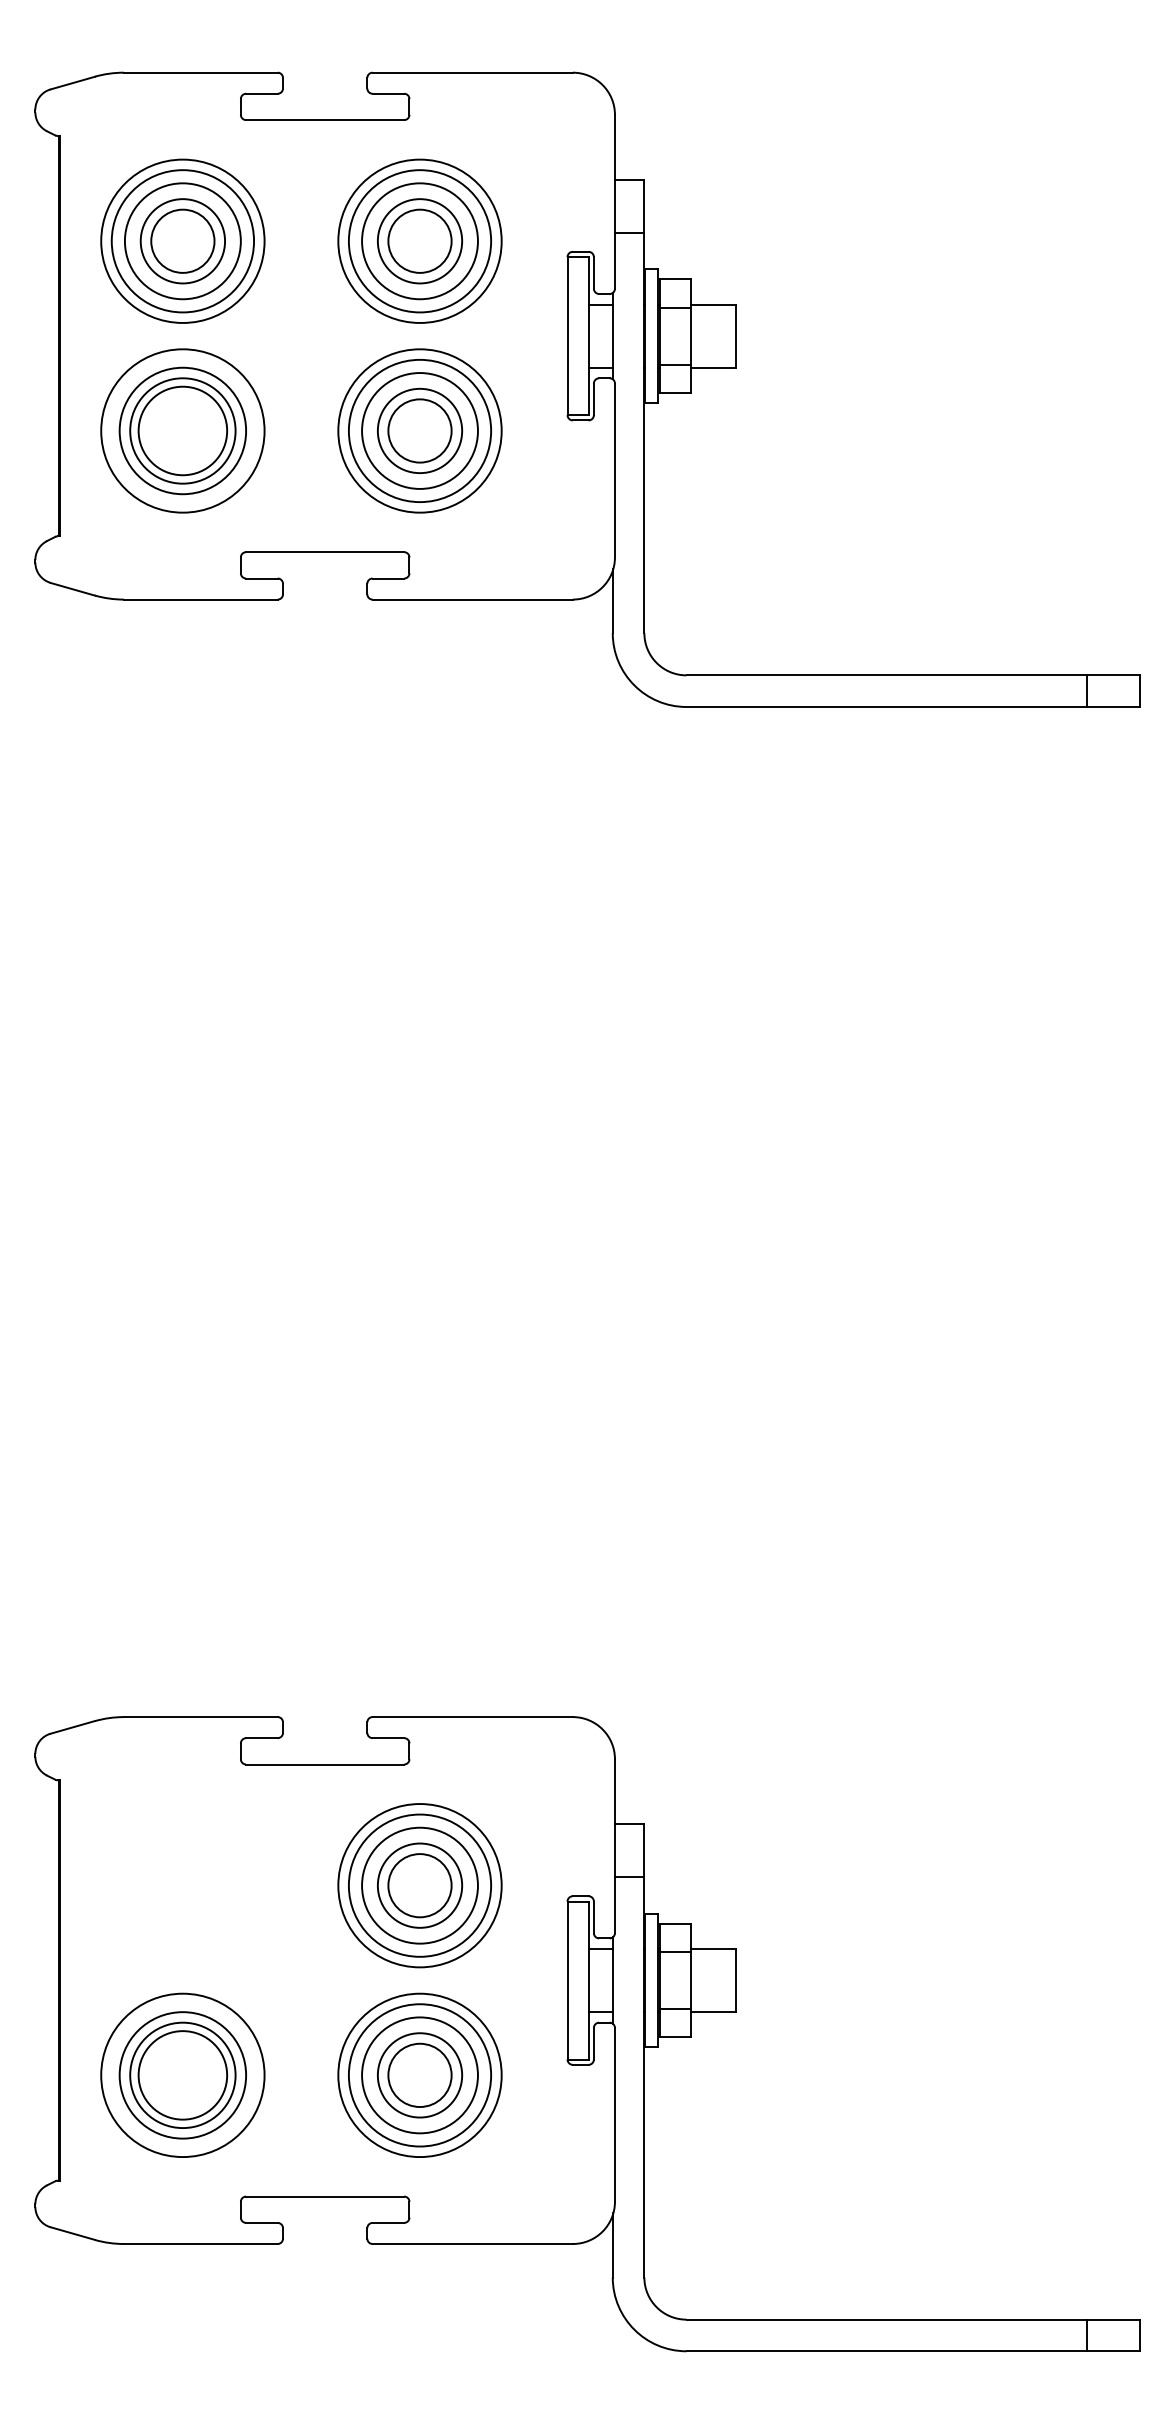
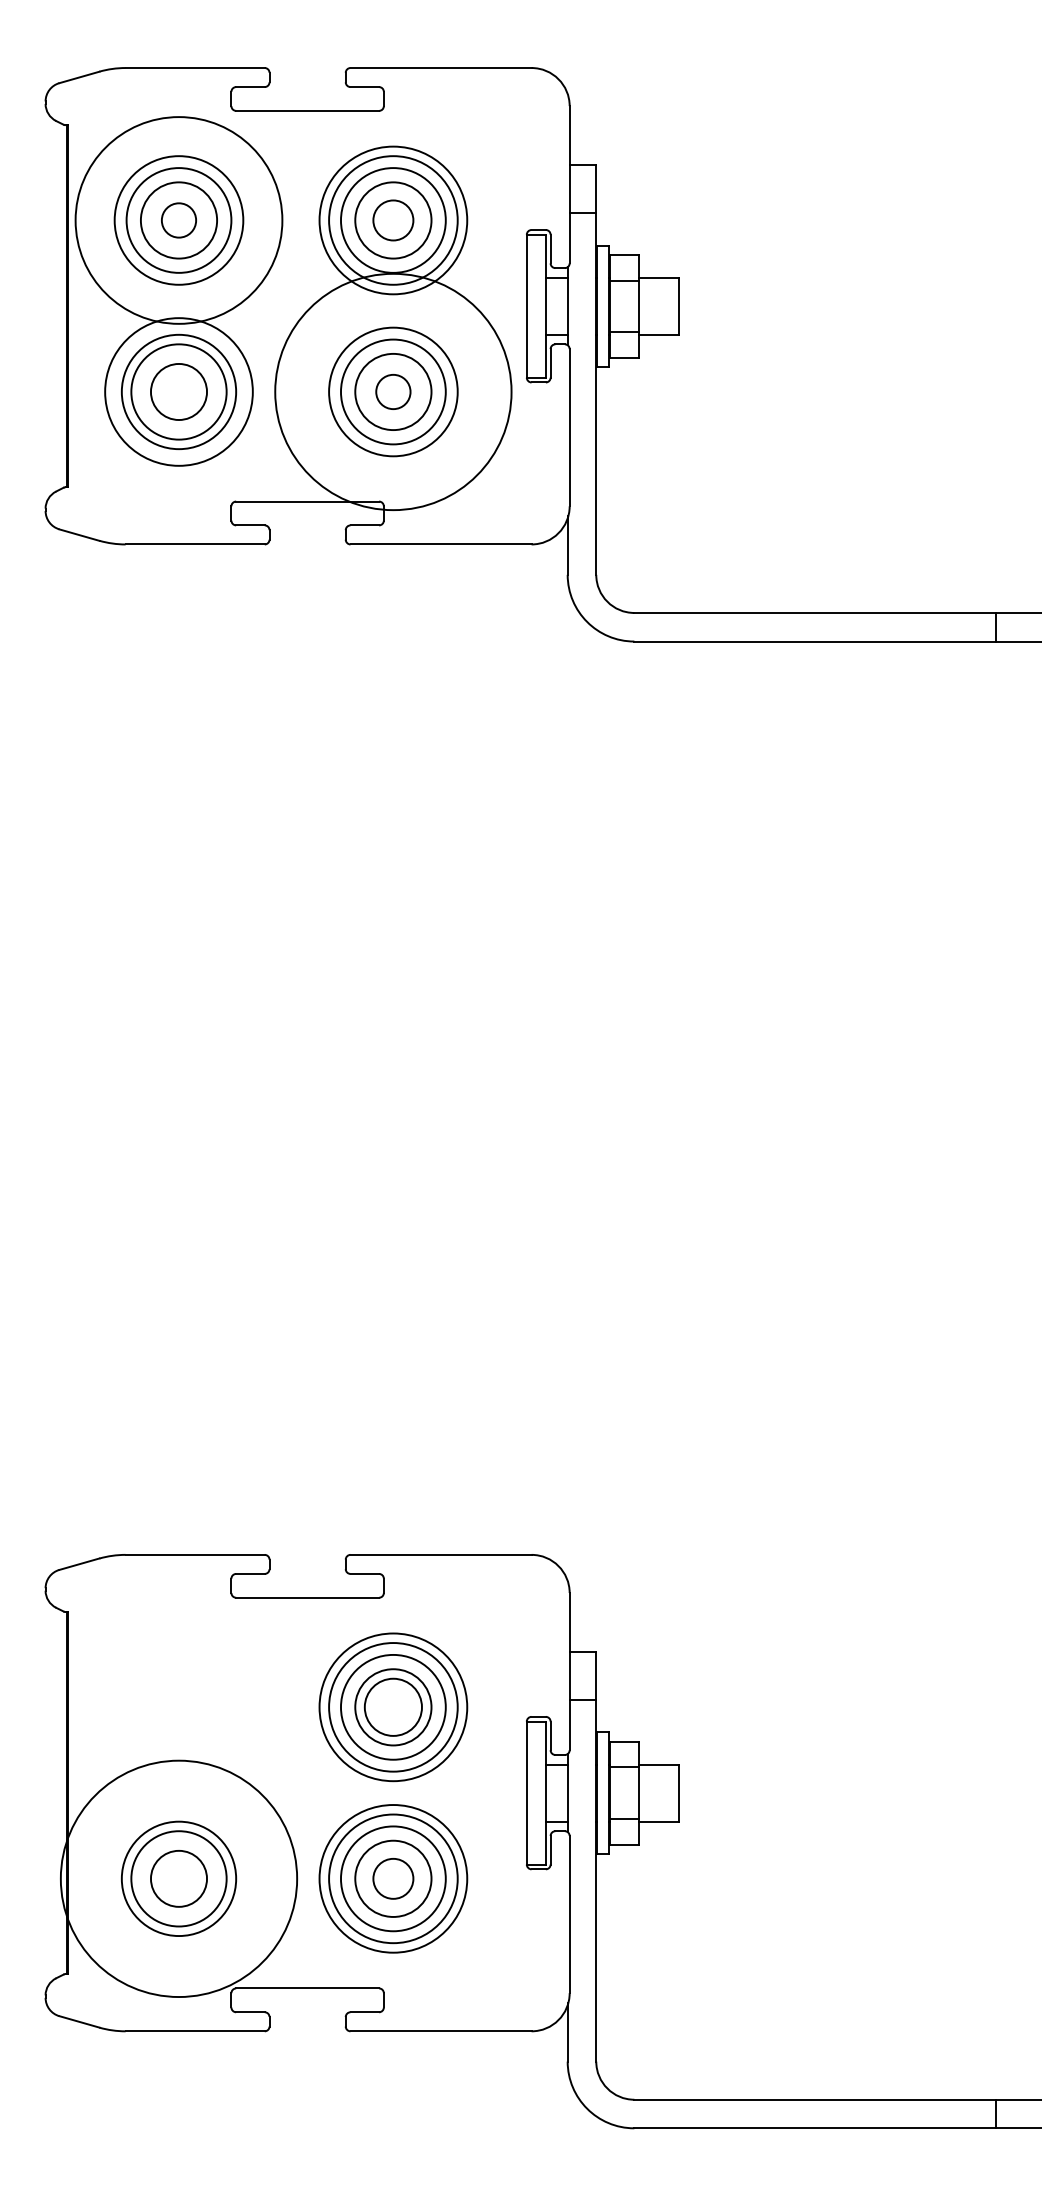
circle: (182, 240) -> (178, 219), size x0.6
circle: (182, 240) -> (178, 219), size x1.4
circle: (419, 240) -> (392, 219), size x0.7
circle: (182, 430) -> (178, 391), size x0.7
circle: (419, 430) -> (392, 391), size x0.6
circle: (419, 430) -> (392, 391), size x1.6
circle: (419, 2074) -> (392, 1878), size x0.7
circle: (182, 2075) -> (178, 1878), size x0.7
circle: (182, 2075) -> (178, 1878), size x1.6

